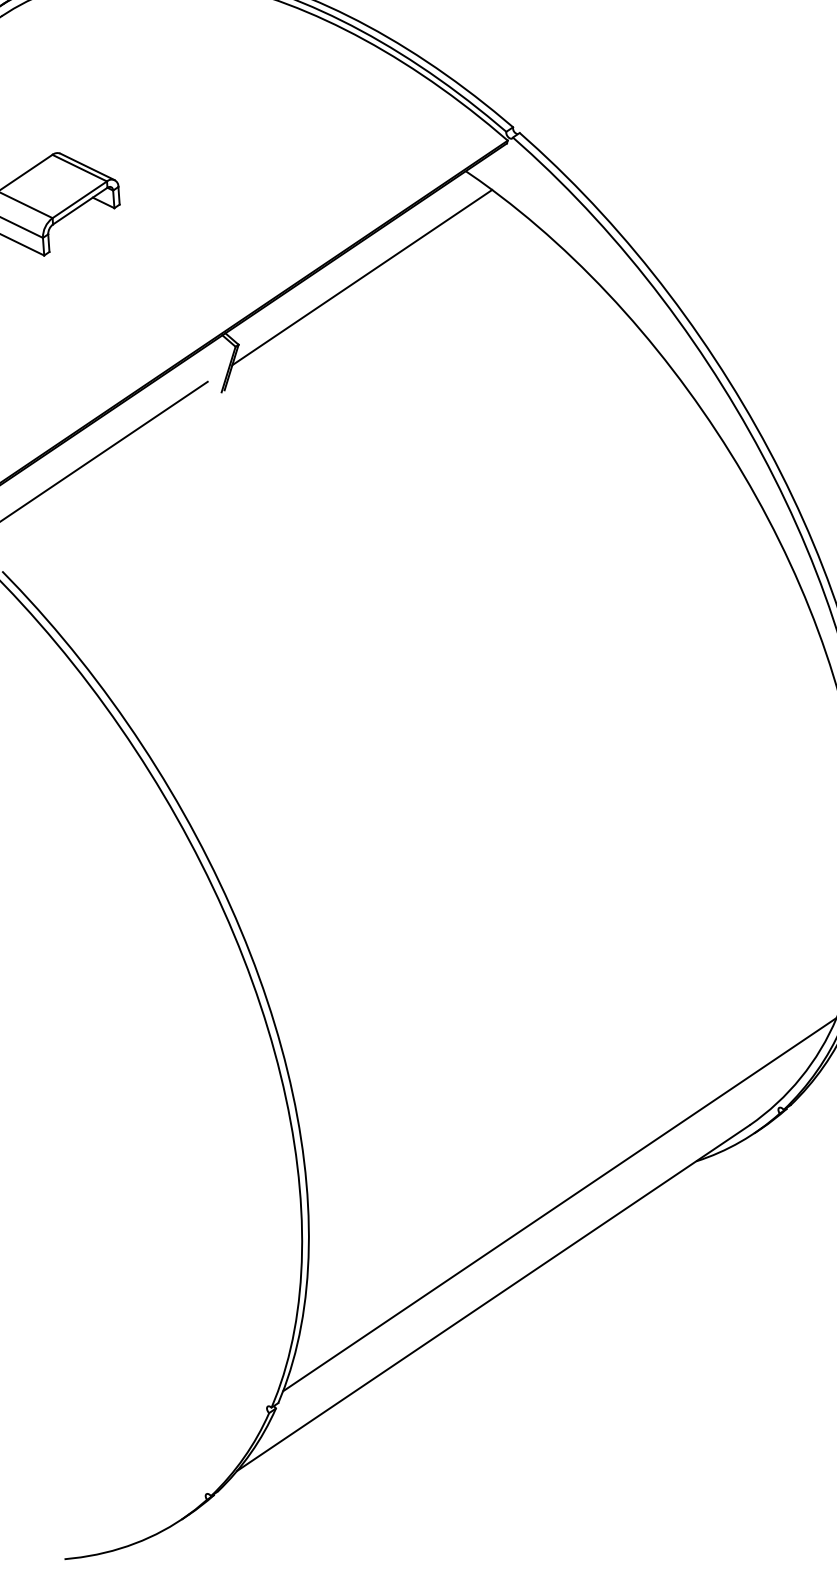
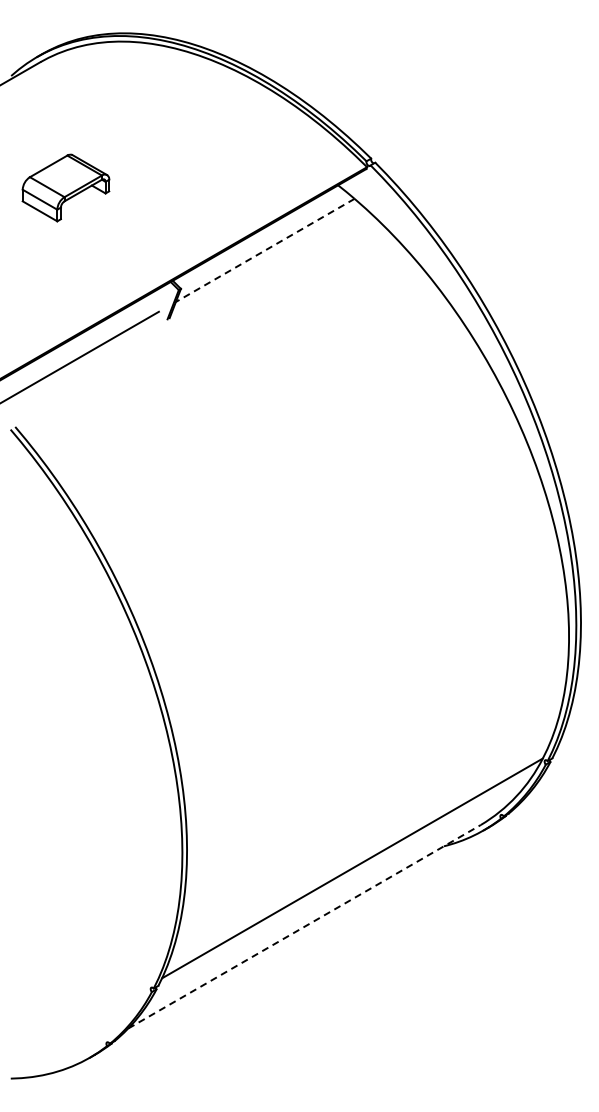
line: (361, 277) -> (264, 250), solid -> dashed
line: (494, 1297) -> (305, 926), solid -> dashed

